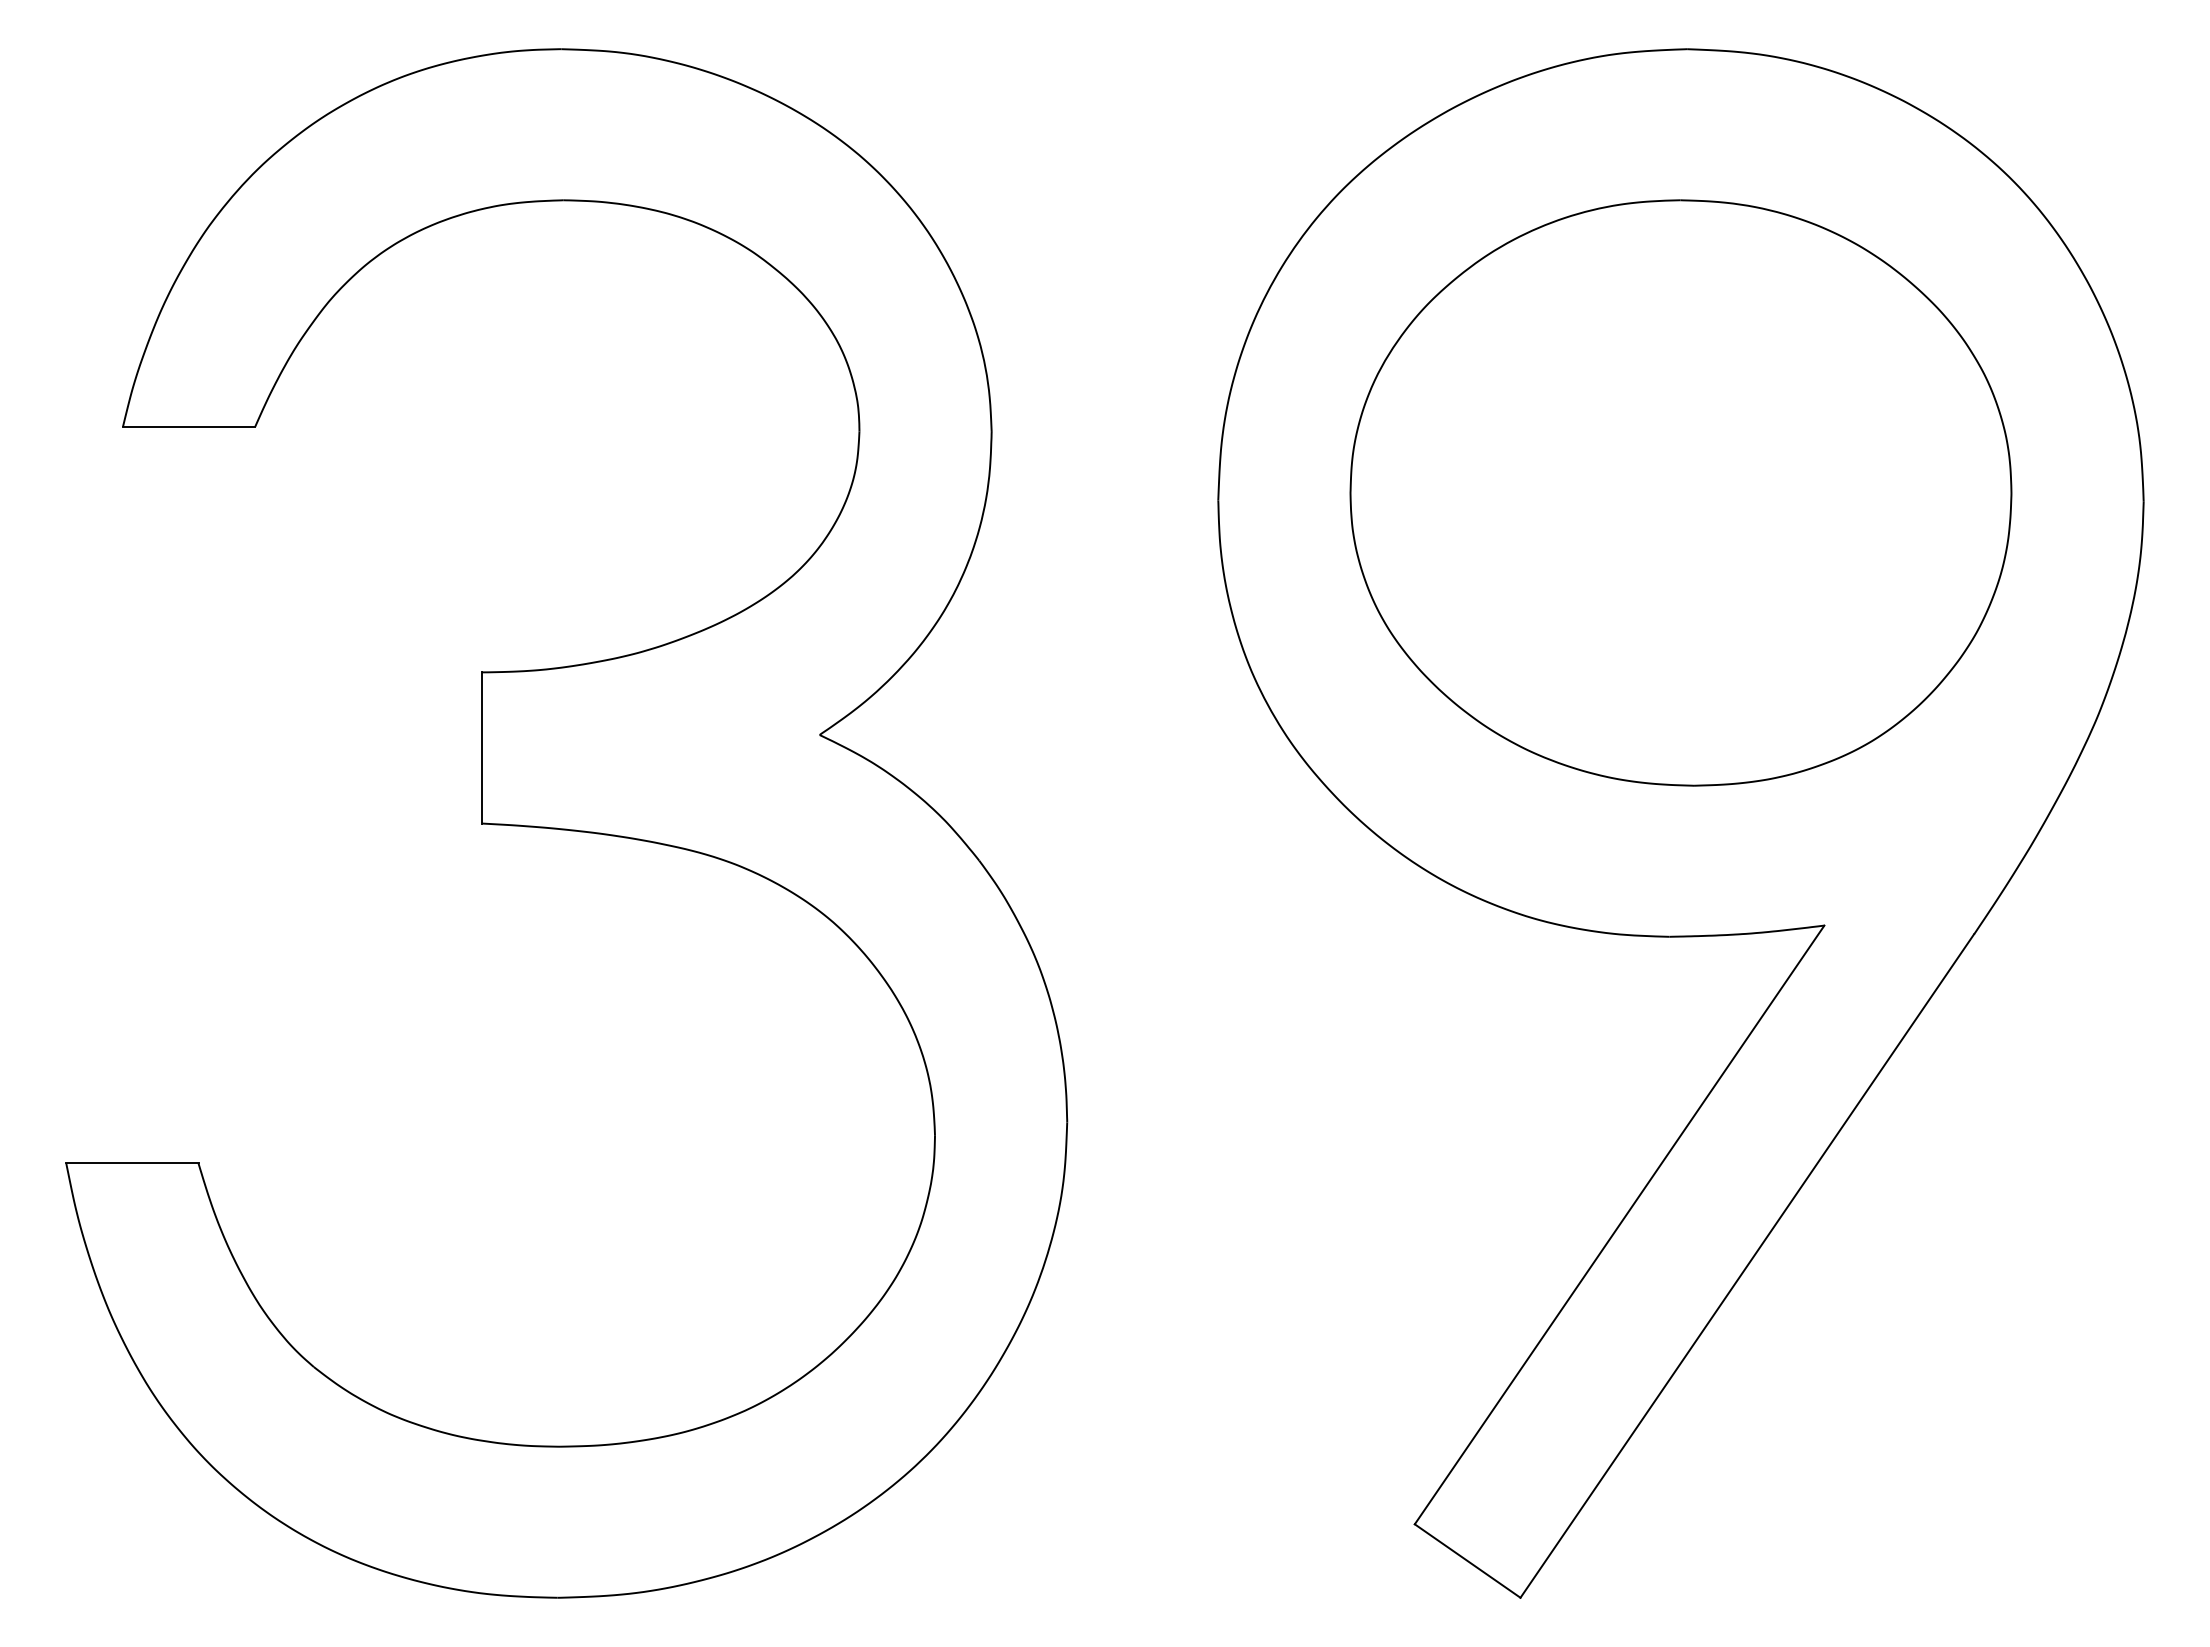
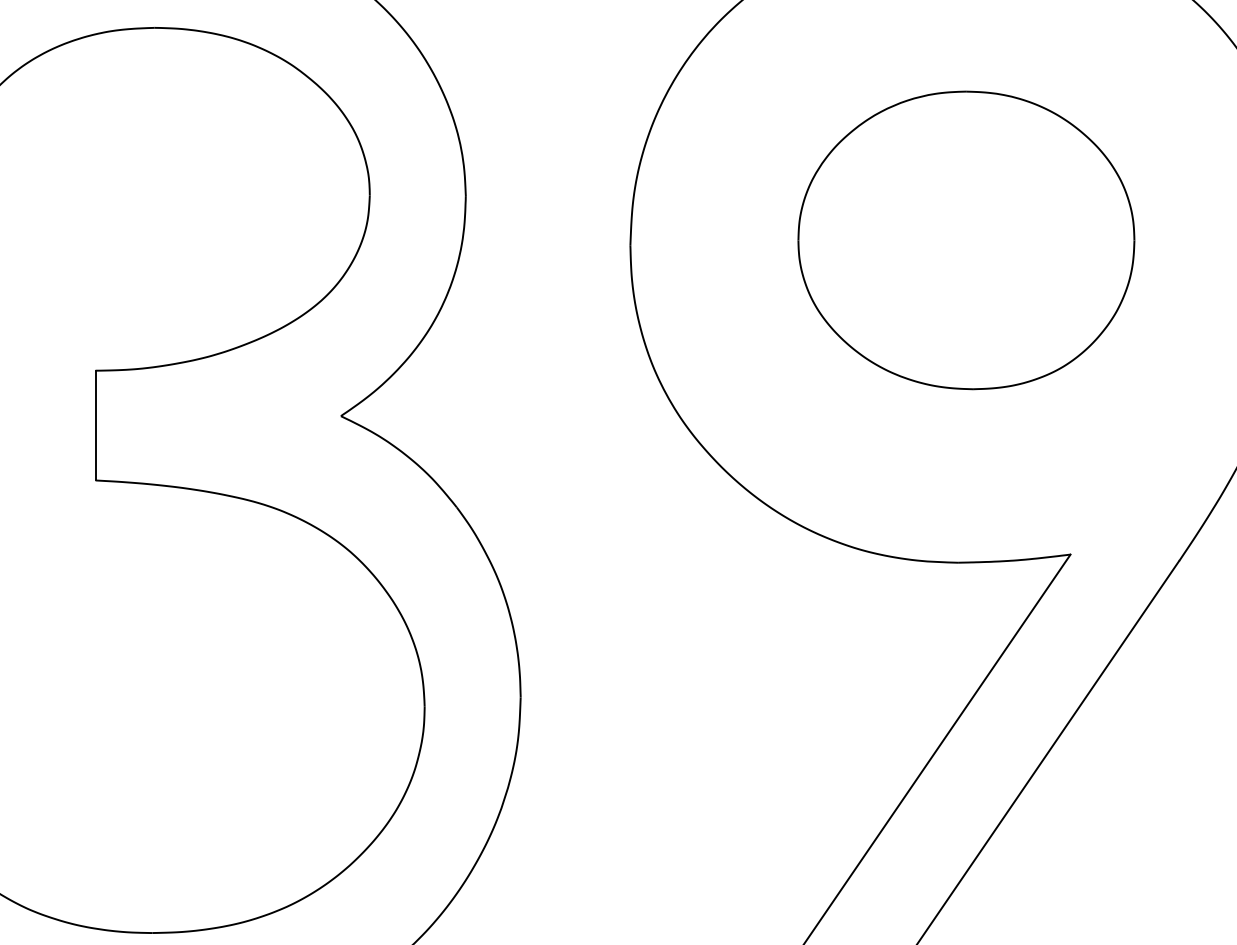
part: (1680, 492) -> (966, 240), size x0.7

